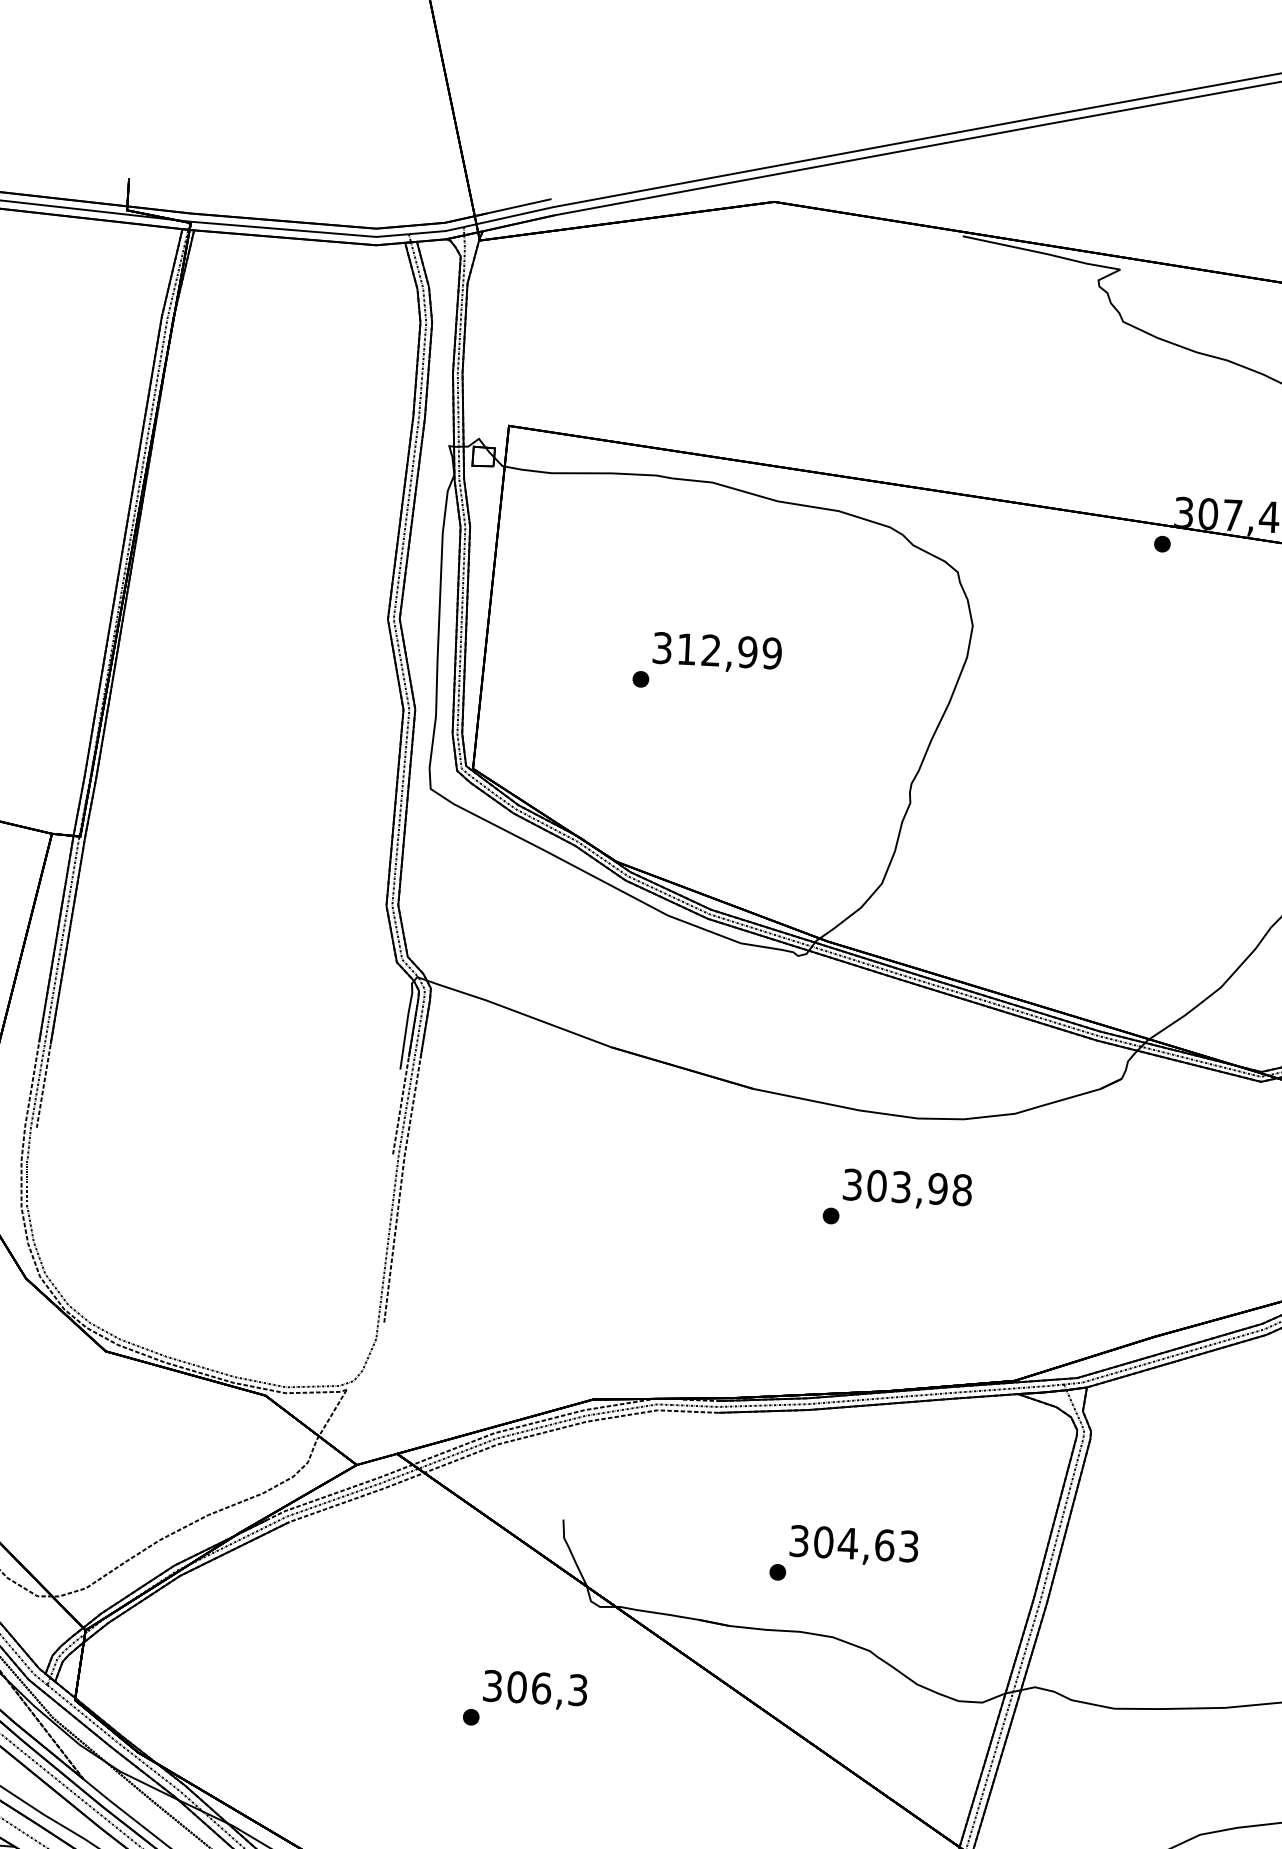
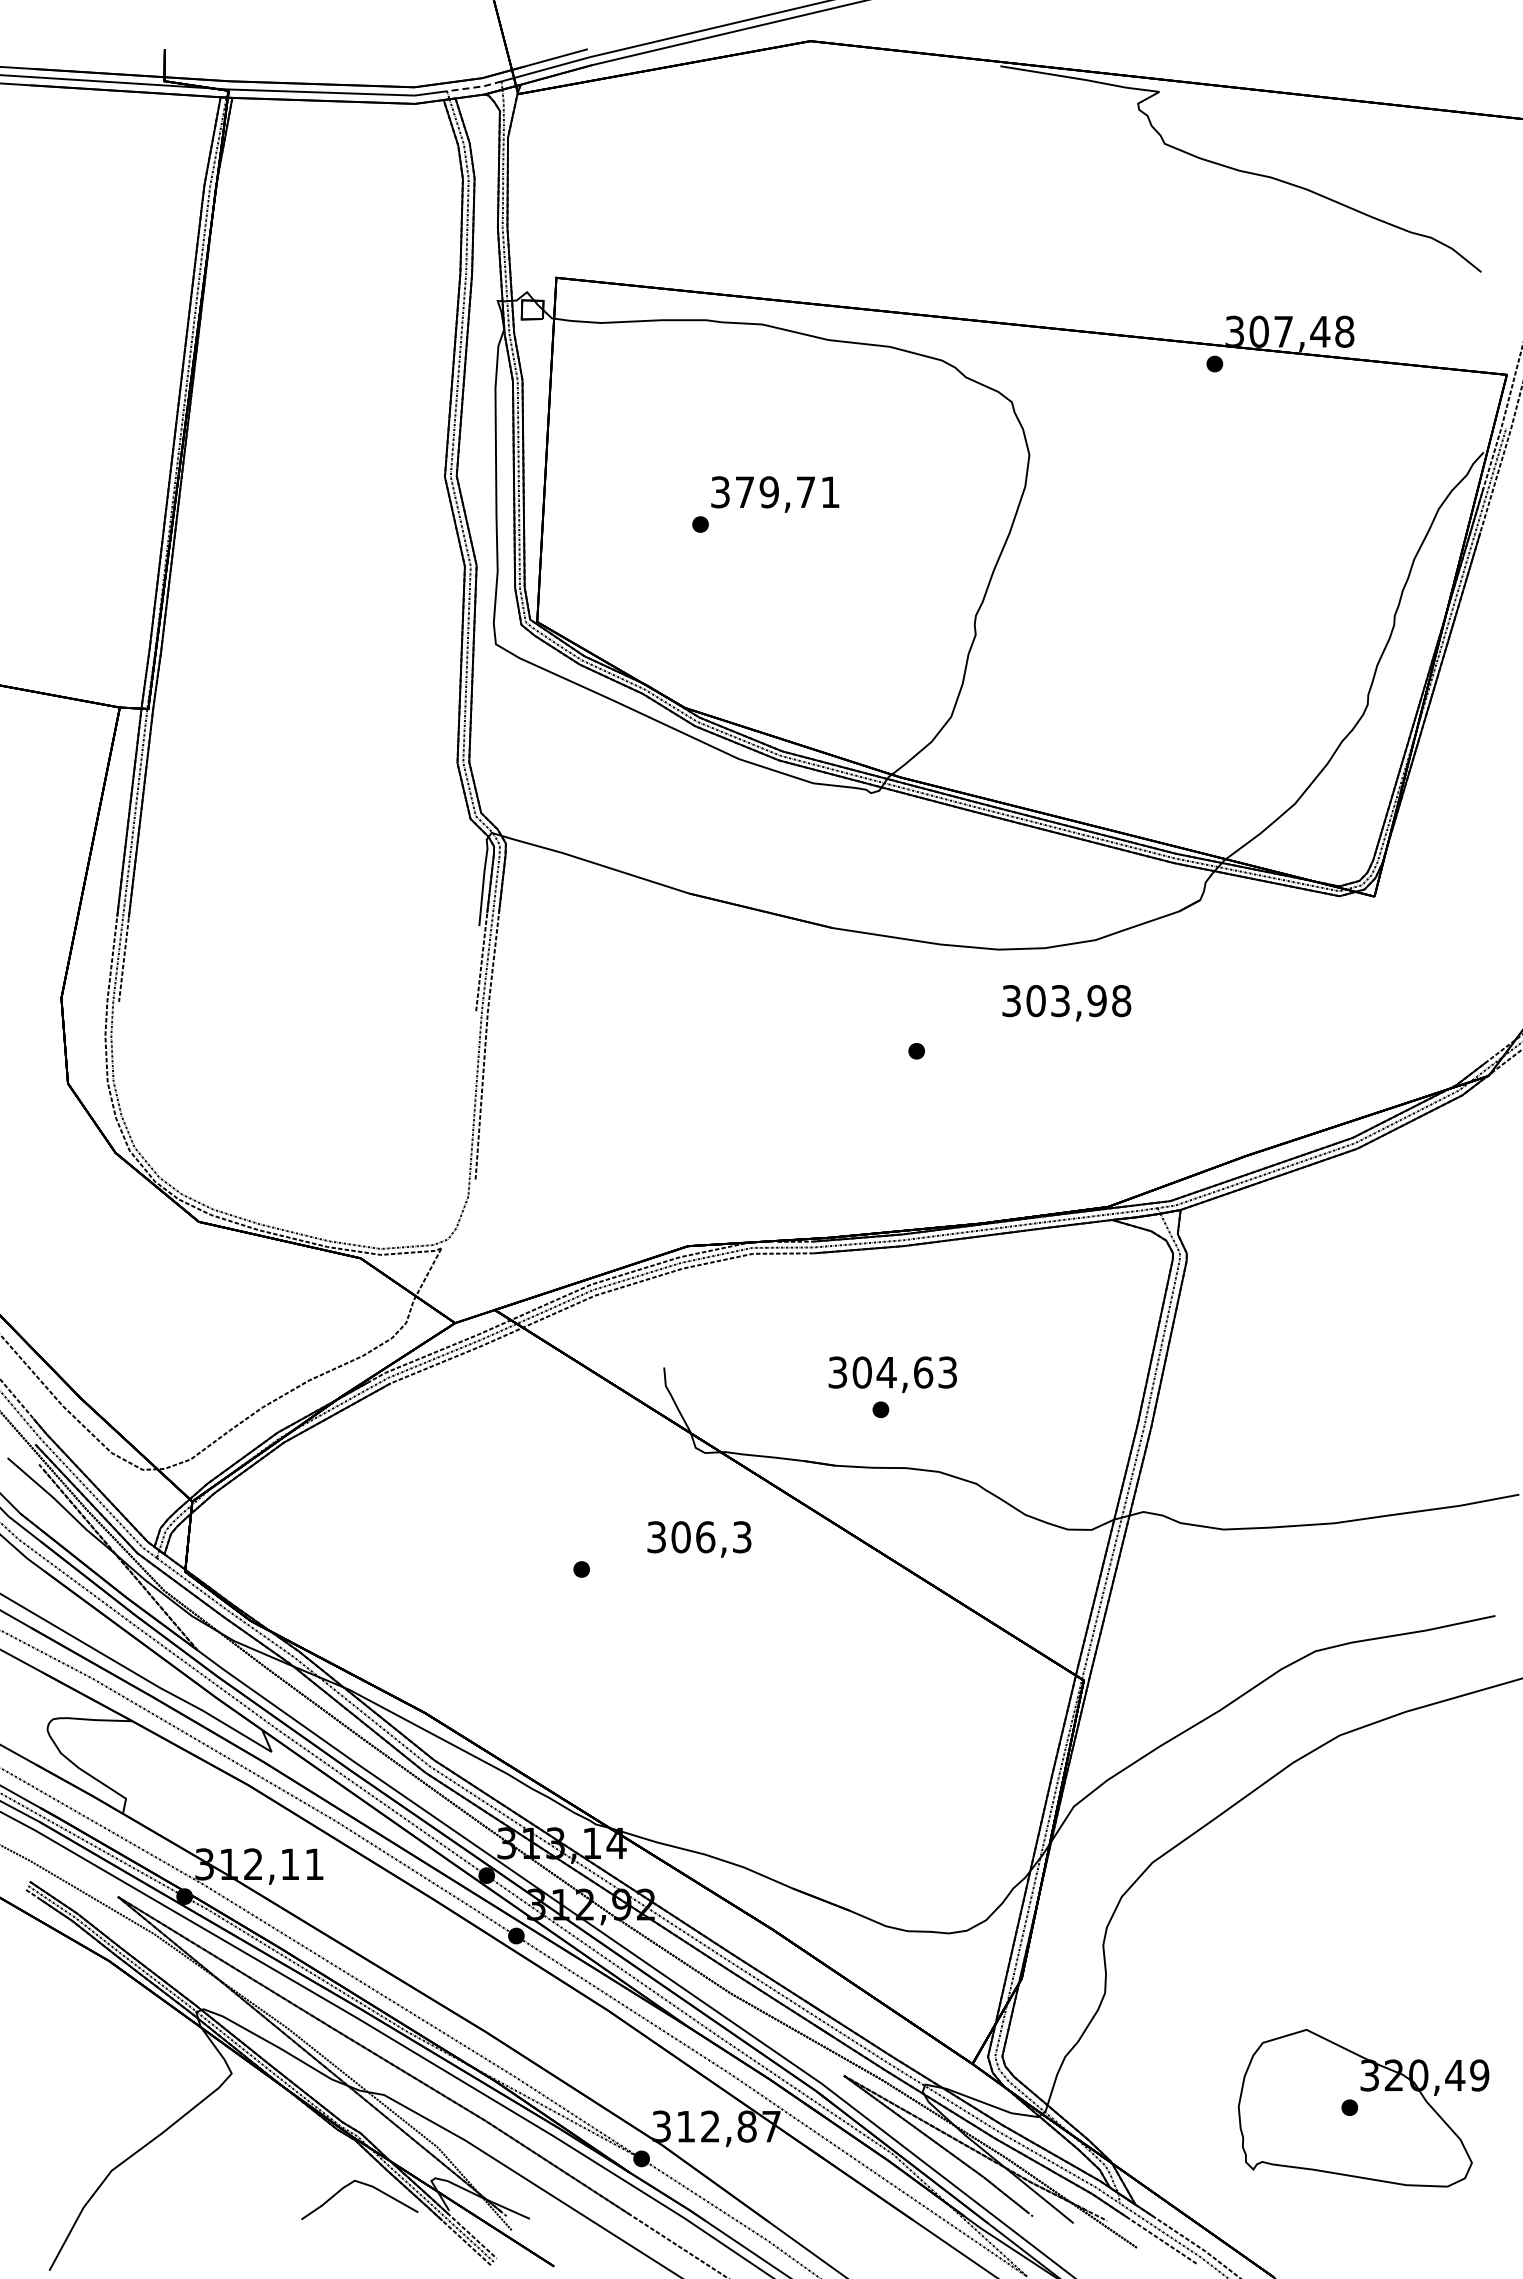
line: (437, 231) -> (475, 87), solid -> dashed
text: (729, 651) -> (787, 492), 312,99 -> 379,71
text: (907, 1189) -> (1066, 1003), moved
text: (853, 1545) -> (892, 1374), moved
text: (535, 1690) -> (699, 1539), moved

